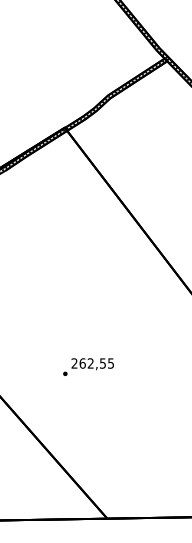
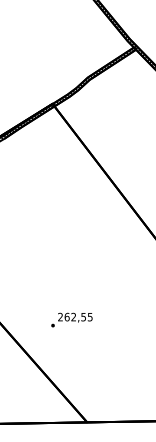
text: (88, 366) -> (71, 319), moved

